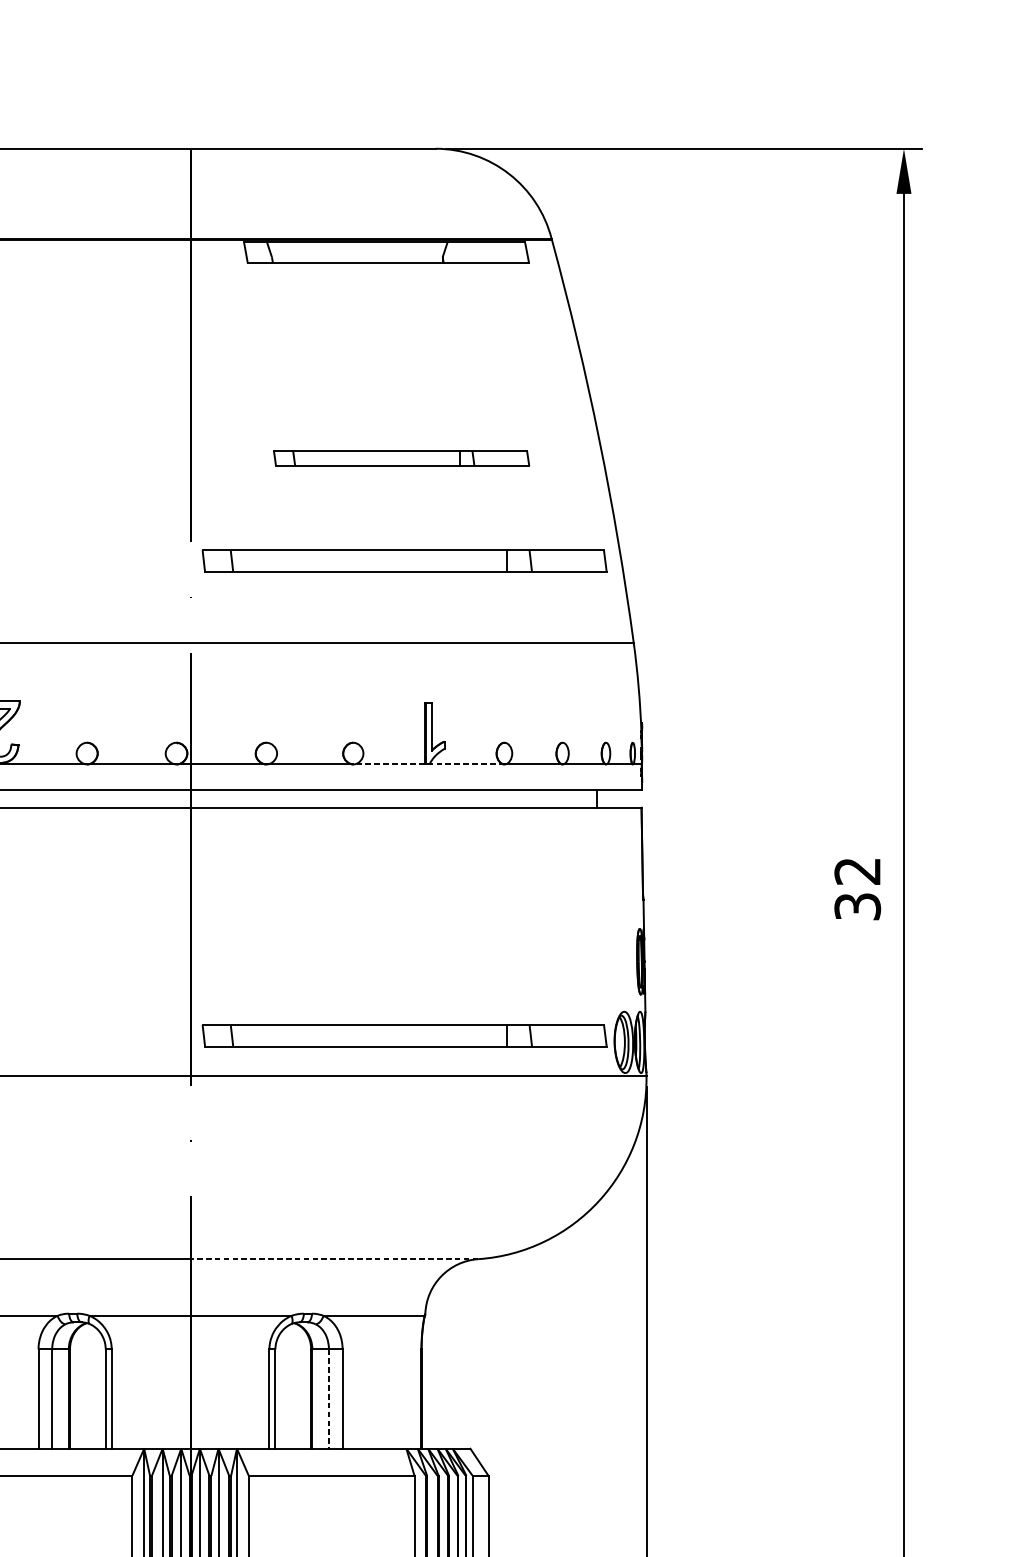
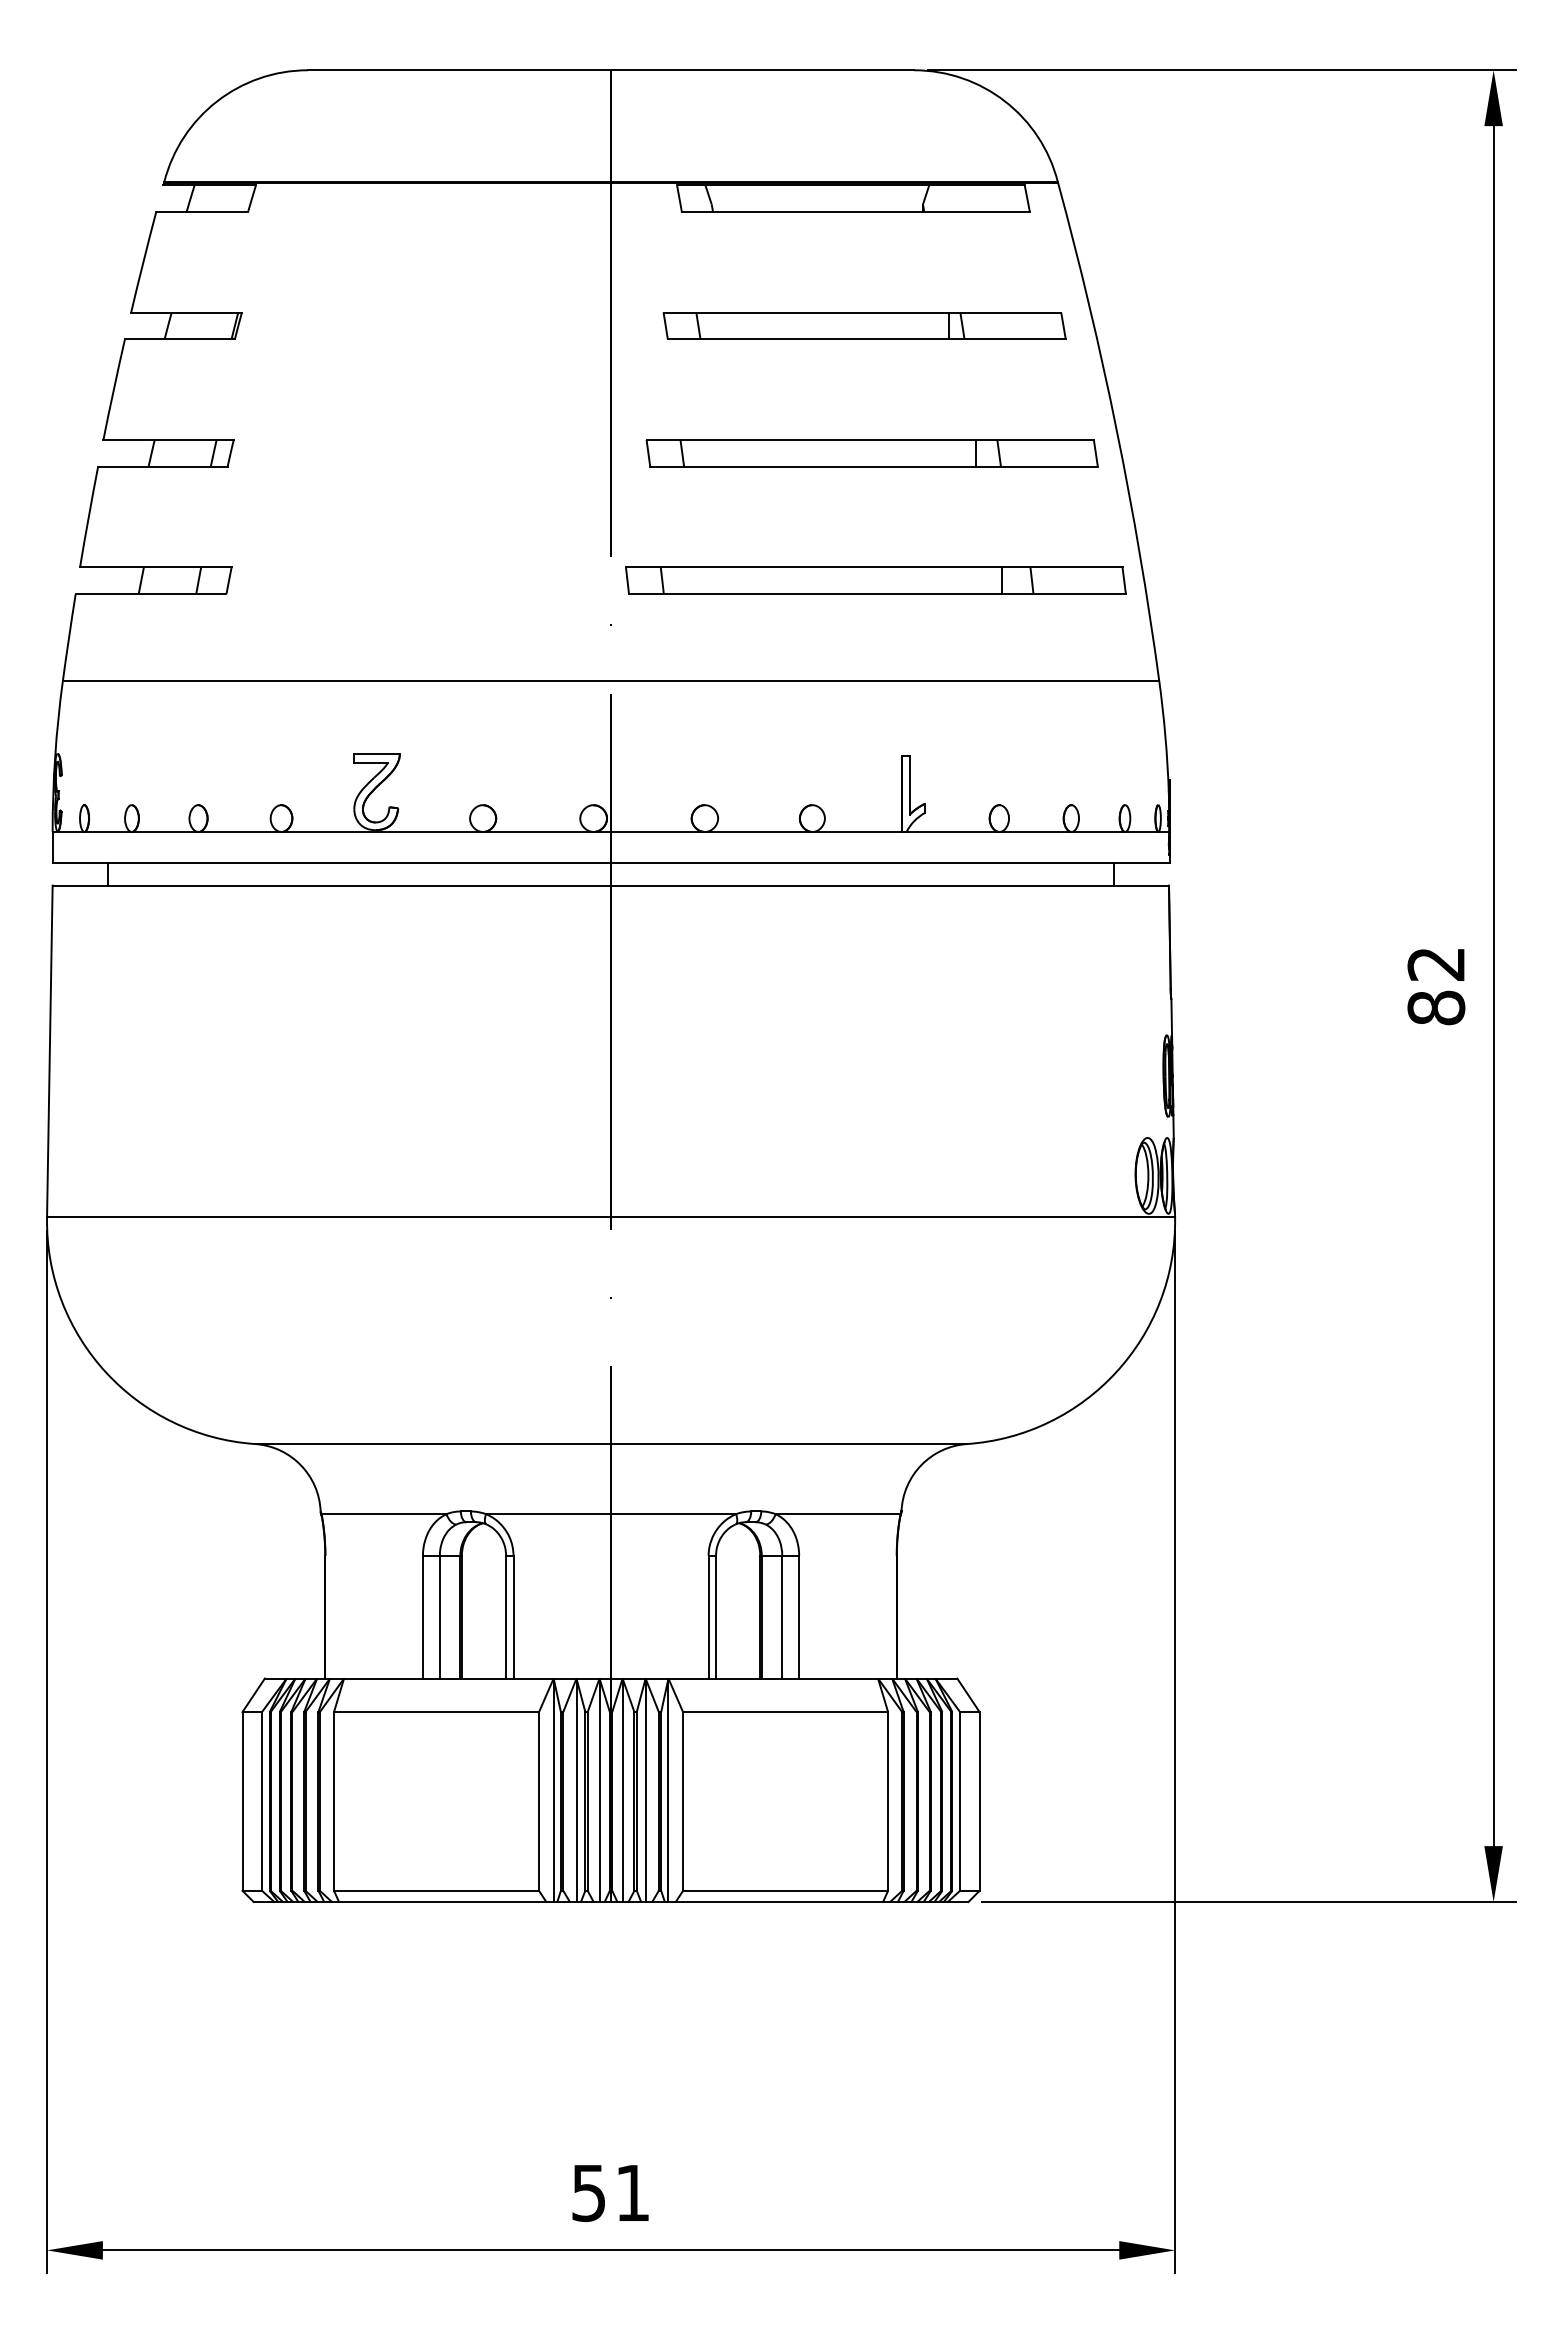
part: (395, 355) -> (864, 325), added
part: (401, 458) -> (871, 453), size x1.43
line: (428, 764) -> (905, 832), dashed -> solid
text: (857, 906) -> (1436, 1007), 32 -> 82
part: (404, 1035) -> (875, 1167), removed
line: (334, 1259) -> (789, 1444), dashed -> solid
line: (329, 1399) -> (782, 1617), dashed -> solid

